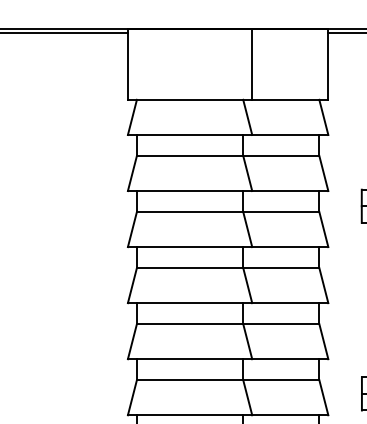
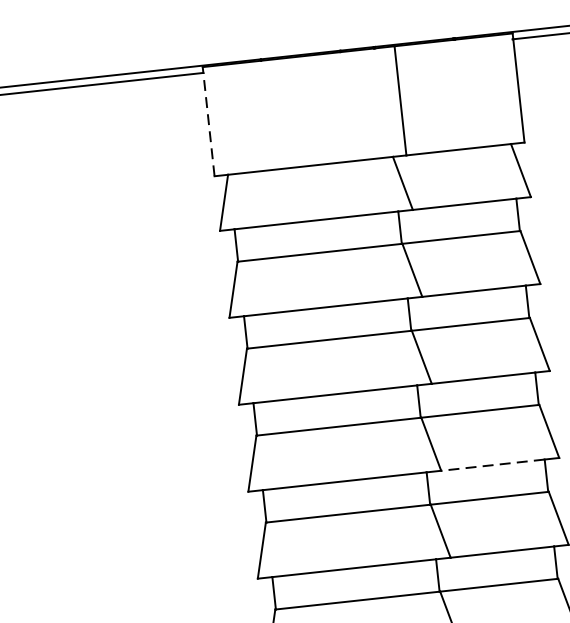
line: (128, 66) -> (209, 124), solid -> dashed
line: (285, 303) -> (492, 465), solid -> dashed

